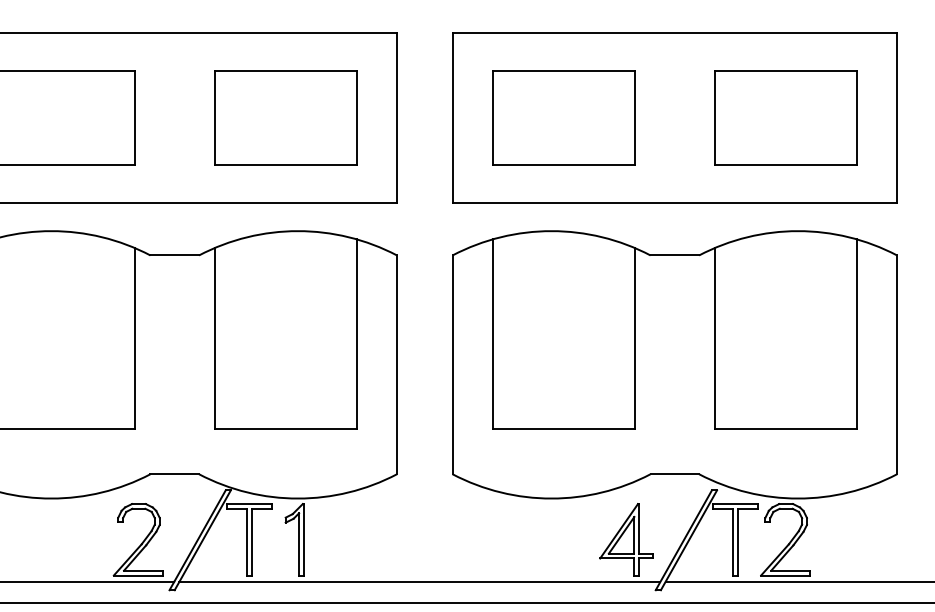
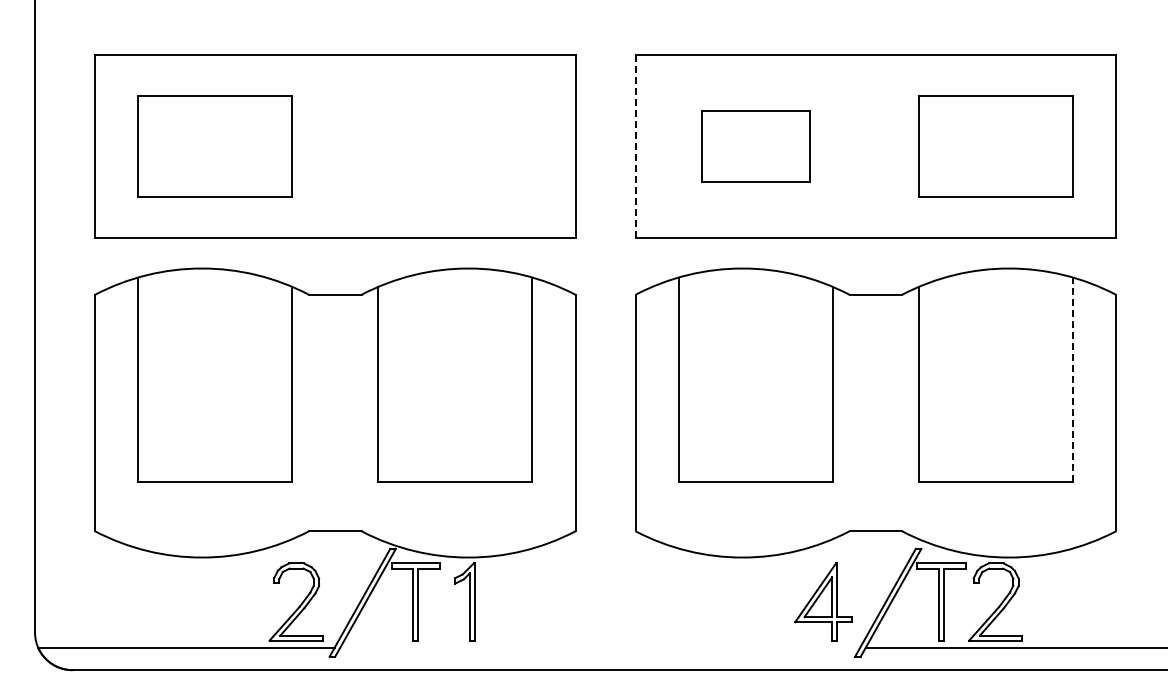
part: (285, 118) -> (454, 146), removed
line: (452, 118) -> (635, 146), solid -> dashed
part: (563, 118) -> (755, 146), size x0.7
line: (856, 333) -> (1072, 379), solid -> dashed
line: (420, 581) -> (600, 647), removed

